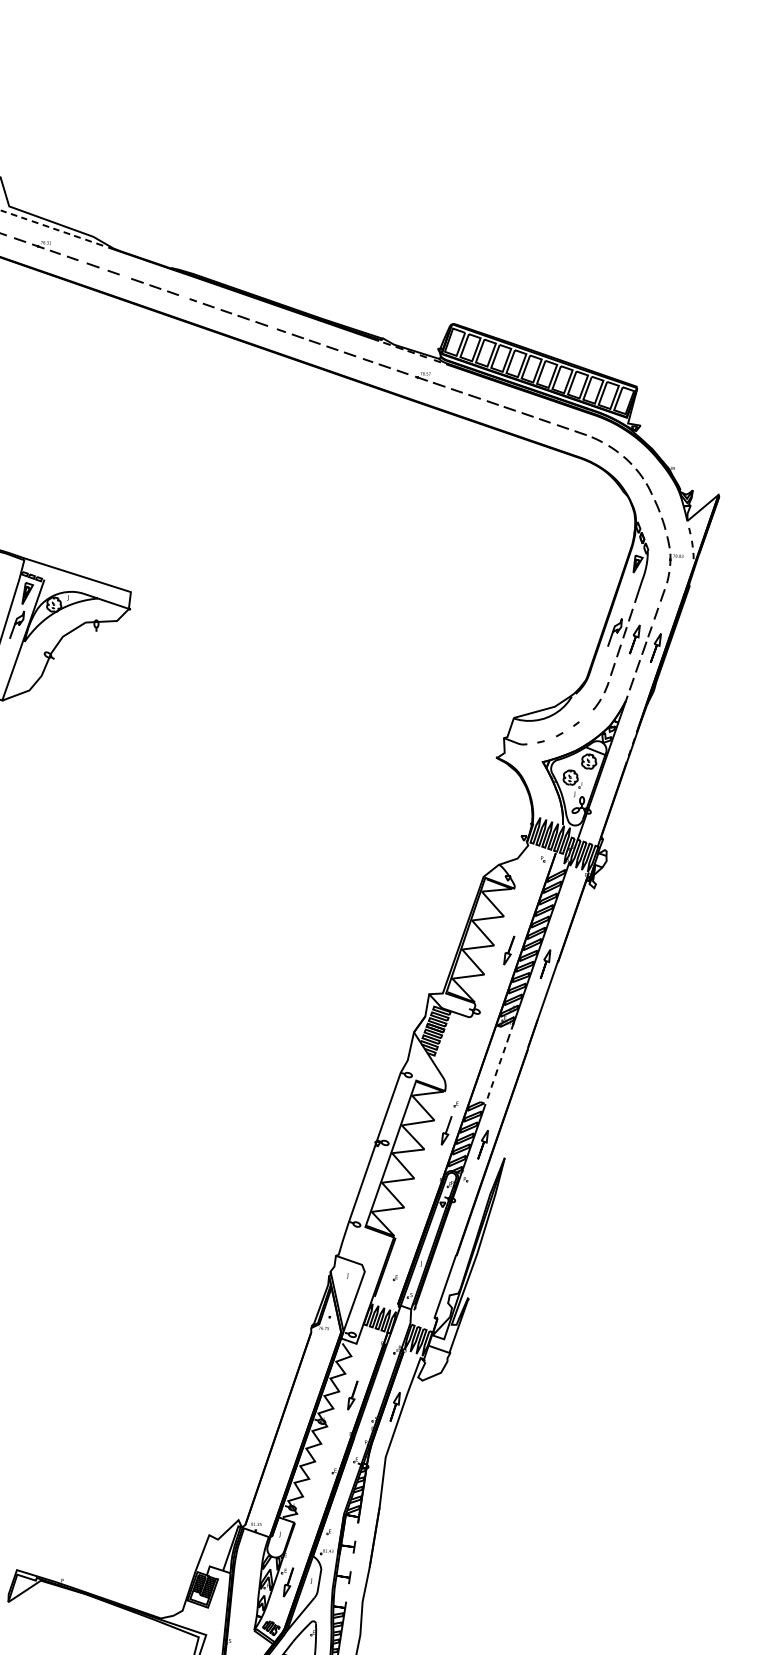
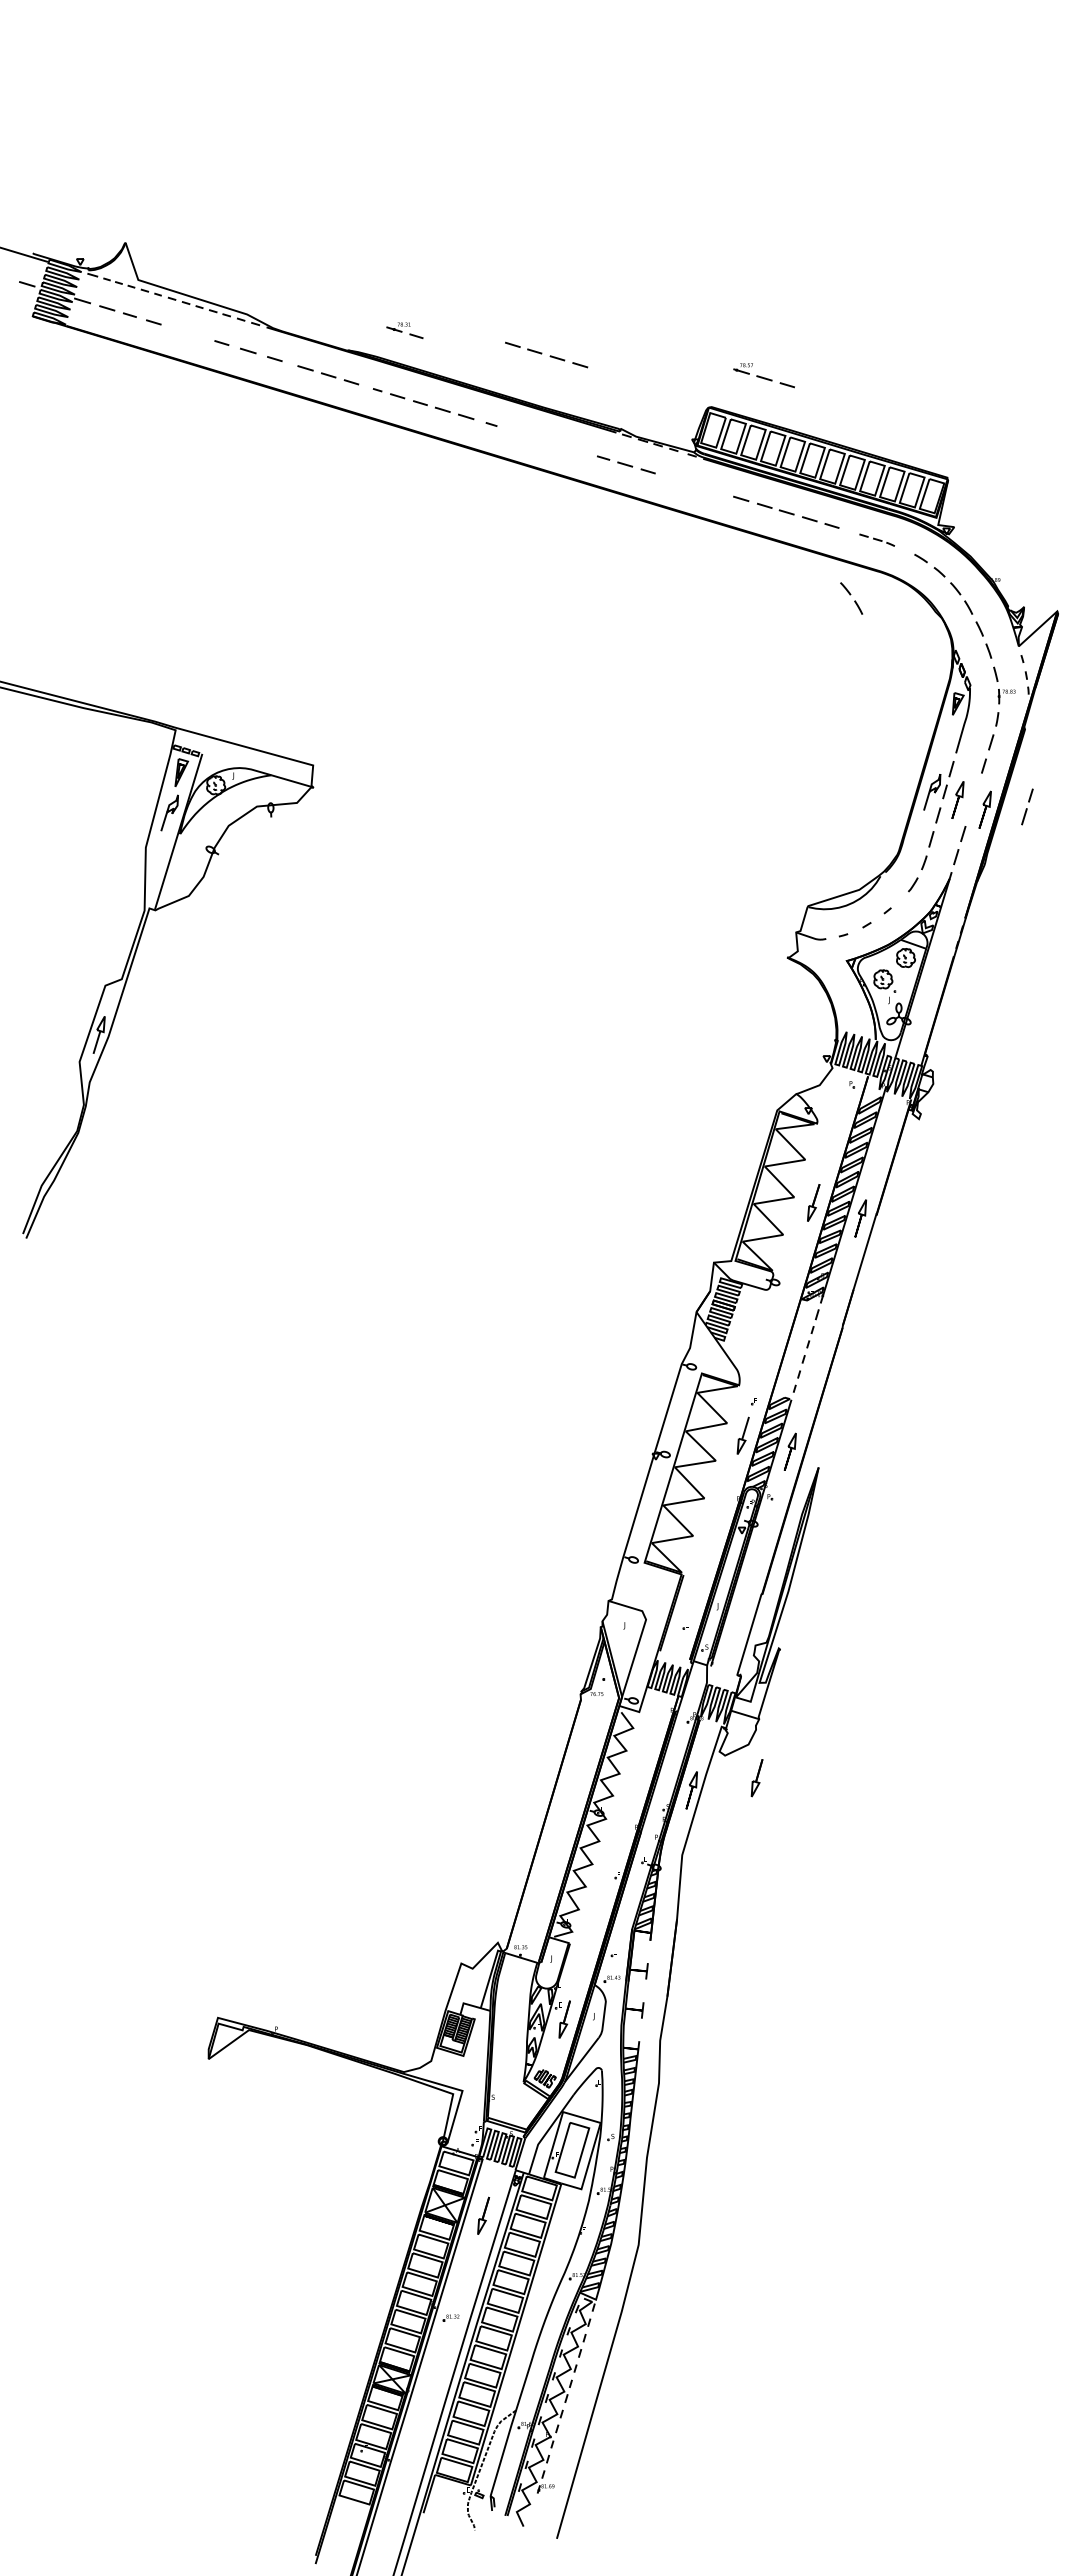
part: (46, 247) -> (404, 330), moved
part: (323, 344) -> (546, 354), moved
part: (438, 382) -> (763, 375), moved
part: (579, 432) -> (876, 539), size x0.6
part: (557, 478) -> (851, 598), added
line: (646, 641) -> (1027, 808), moved
part: (352, 1395) -> (756, 1778), moved

